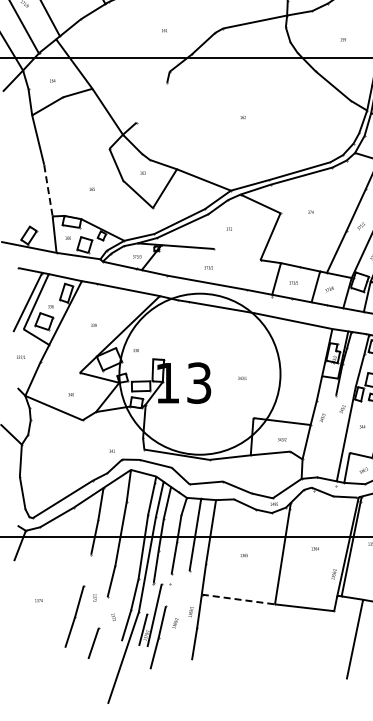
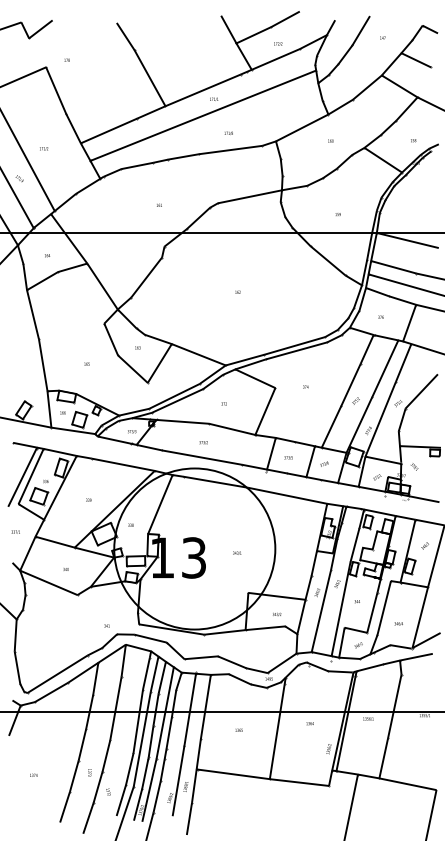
line: (151, 102) -> (146, 277), added
line: (48, 190) -> (43, 365), dashed -> solid
line: (236, 253) -> (231, 428), added
line: (165, 329) -> (160, 504), added
line: (60, 366) -> (55, 541), added
line: (325, 436) -> (320, 611), added
line: (169, 538) -> (164, 713), added
line: (86, 569) -> (81, 744), added
line: (168, 589) -> (163, 764), added
line: (150, 598) -> (145, 773), added
line: (237, 599) -> (232, 774), dashed -> solid
line: (183, 605) -> (178, 780), added
line: (102, 612) -> (97, 787), added

